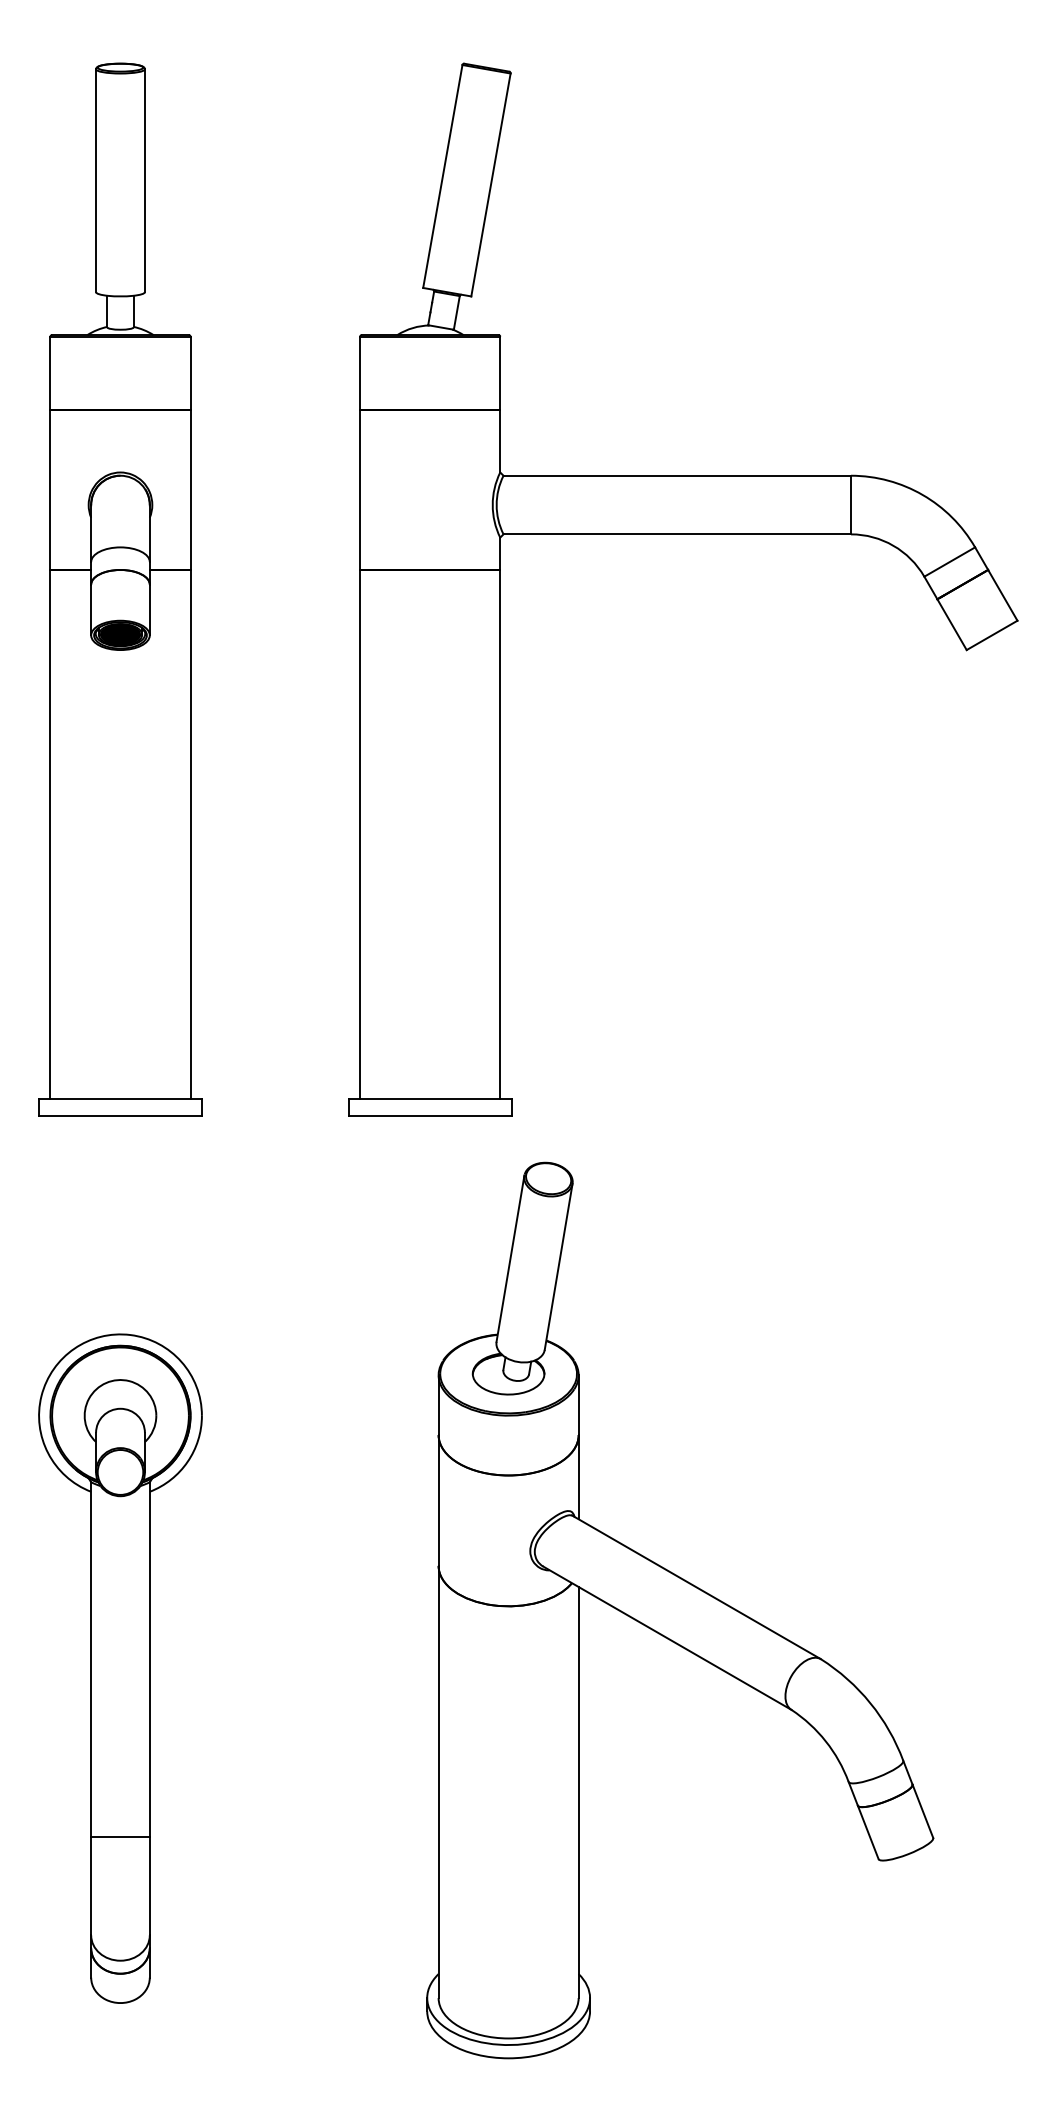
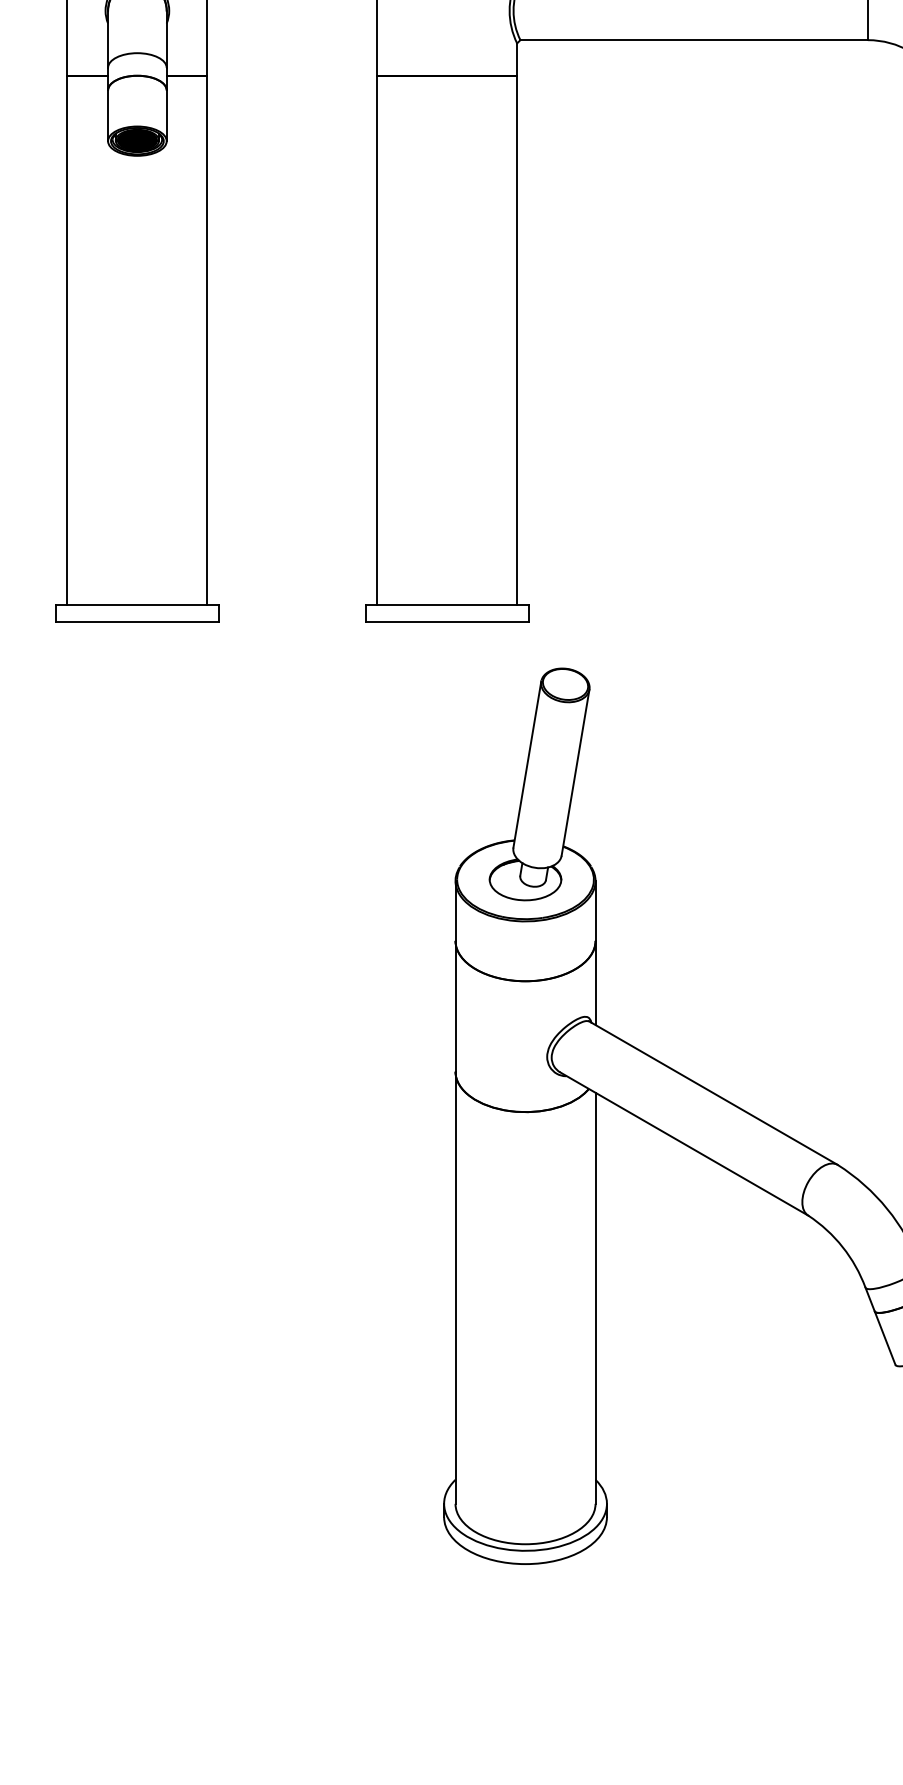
part: (120, 1668) -> (137, 1174), removed

